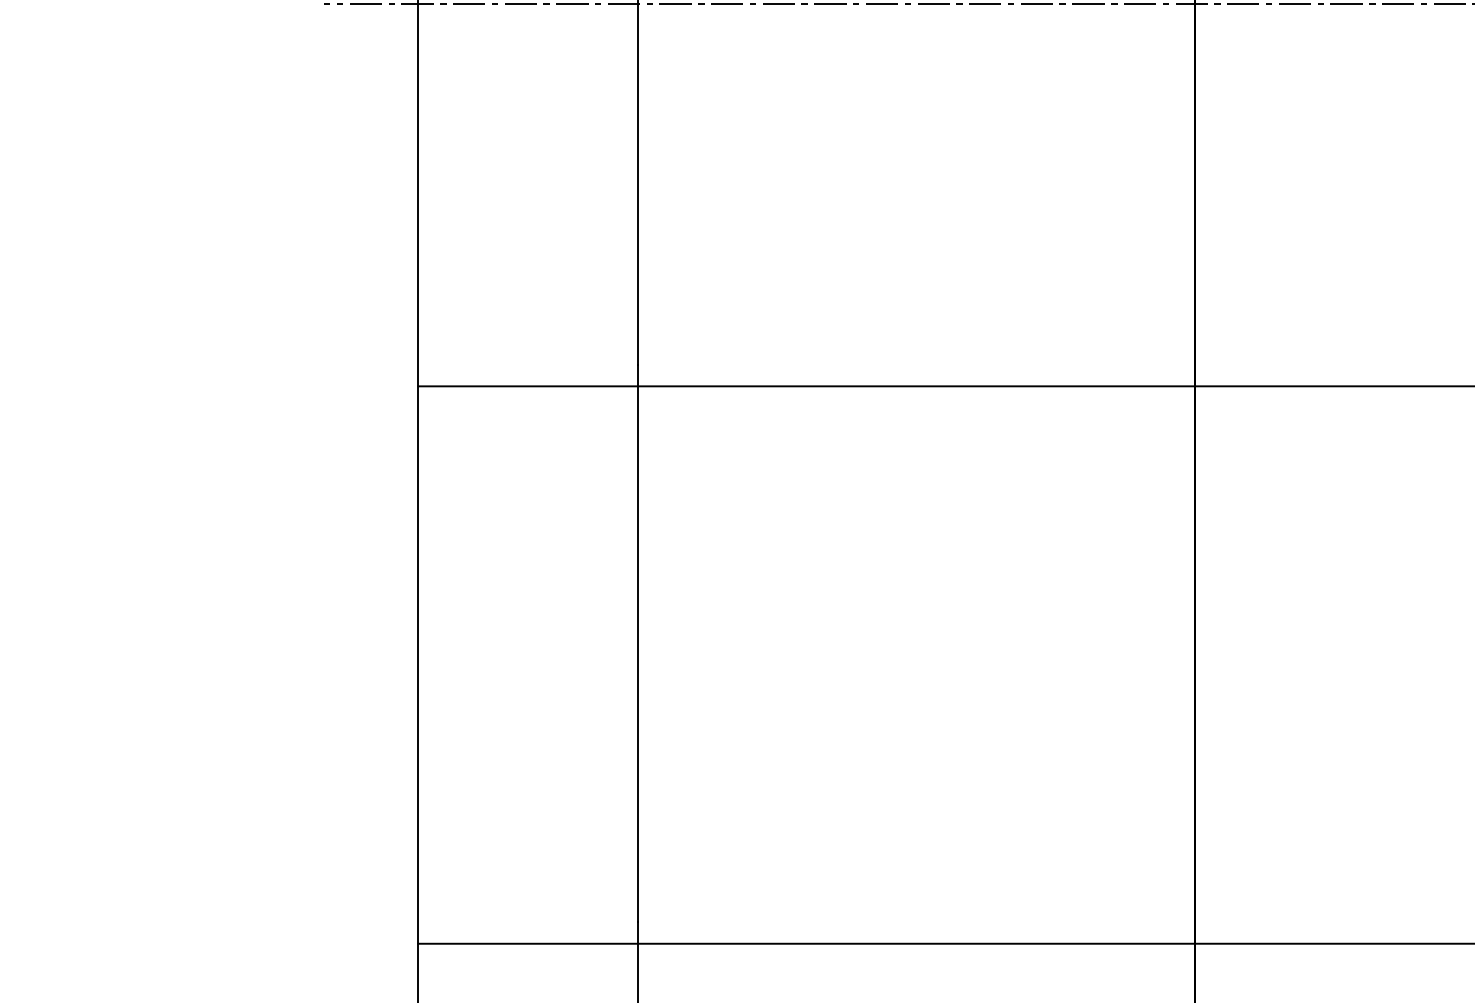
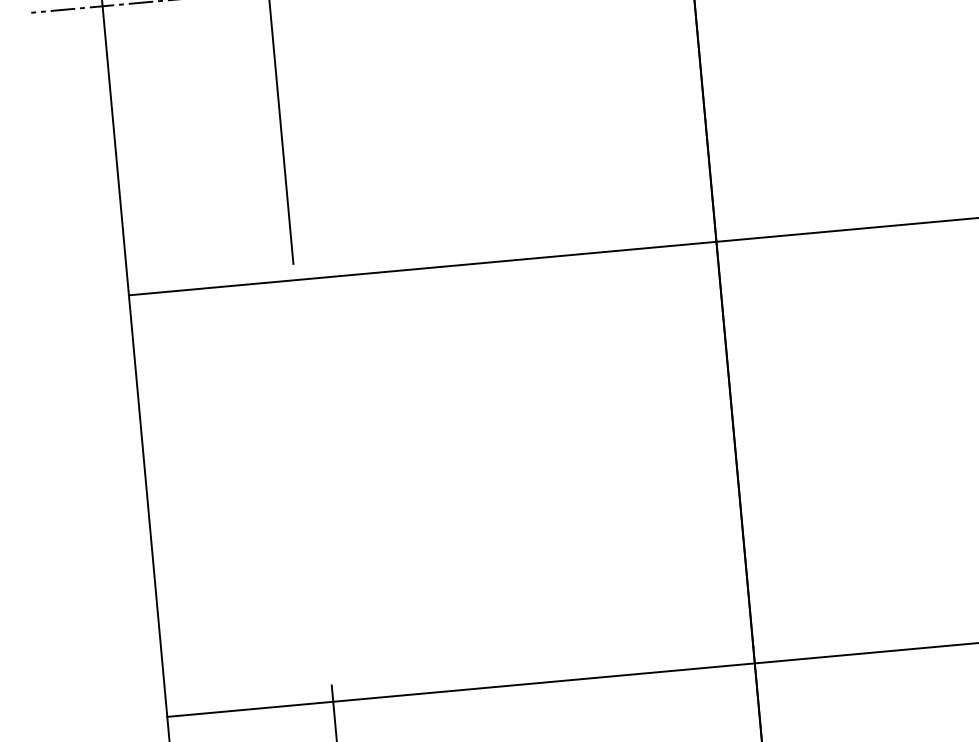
line: (637, 643) -> (312, 474), removed

